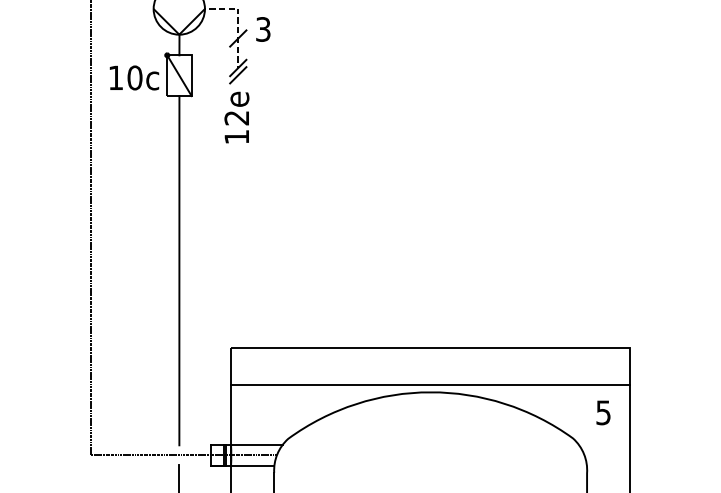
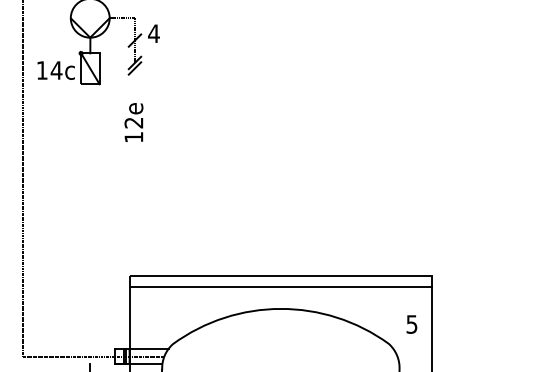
text: (263, 29) -> (154, 33), 3 -> 4
text: (134, 77) -> (56, 70), 10c -> 14c
text: (236, 117) -> (133, 122), moved
line: (179, 270) -> (90, 216), removed
line: (430, 384) -> (280, 287), moved

